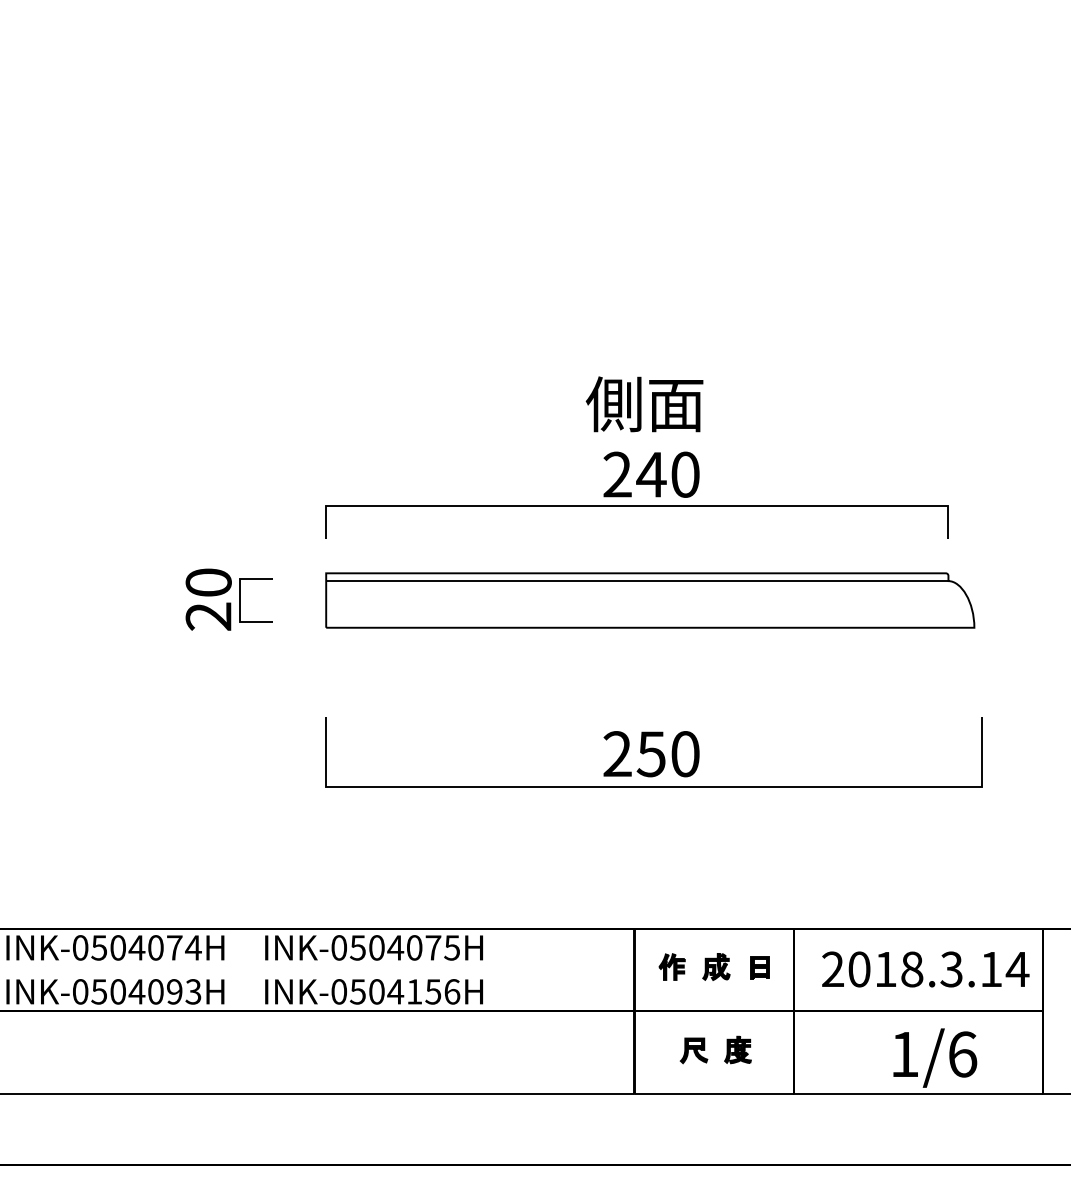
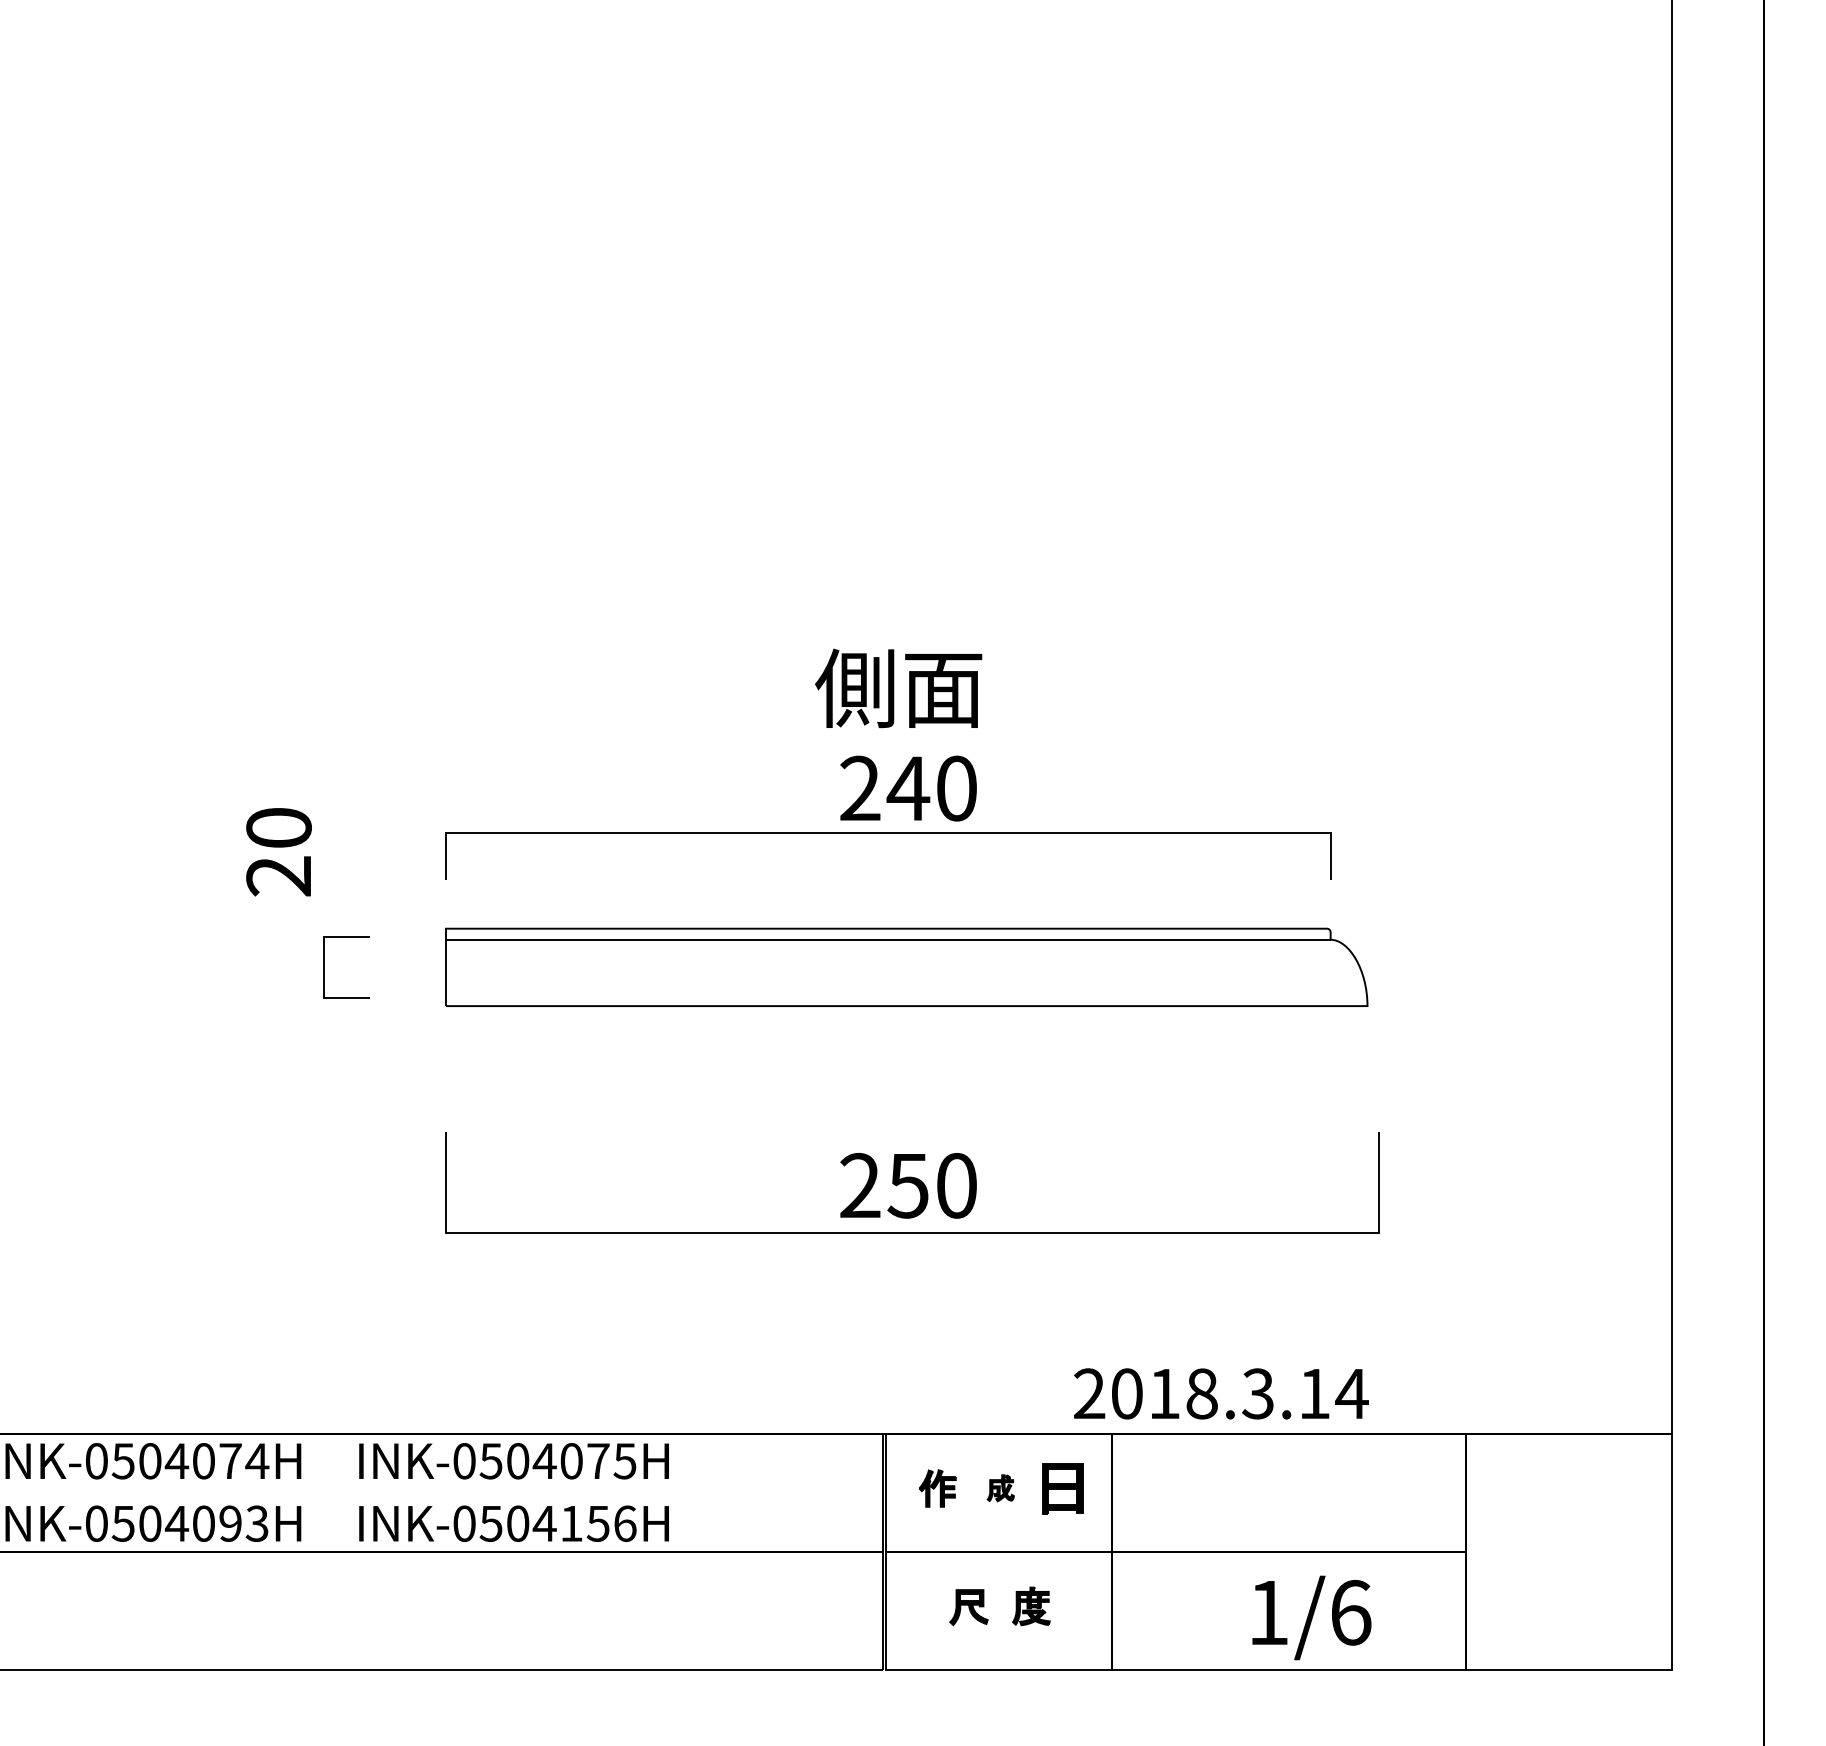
text: (208, 599) -> (278, 852), moved
part: (716, 966) -> (1000, 1487), size x0.7
part: (759, 967) -> (1062, 1489), size x1.6
text: (925, 969) -> (1221, 1393), moved

